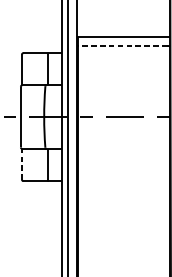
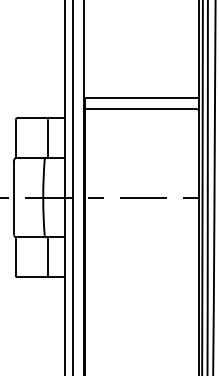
line: (122, 46) -> (140, 109), dashed -> solid
line: (21, 164) -> (15, 256), dashed -> solid

